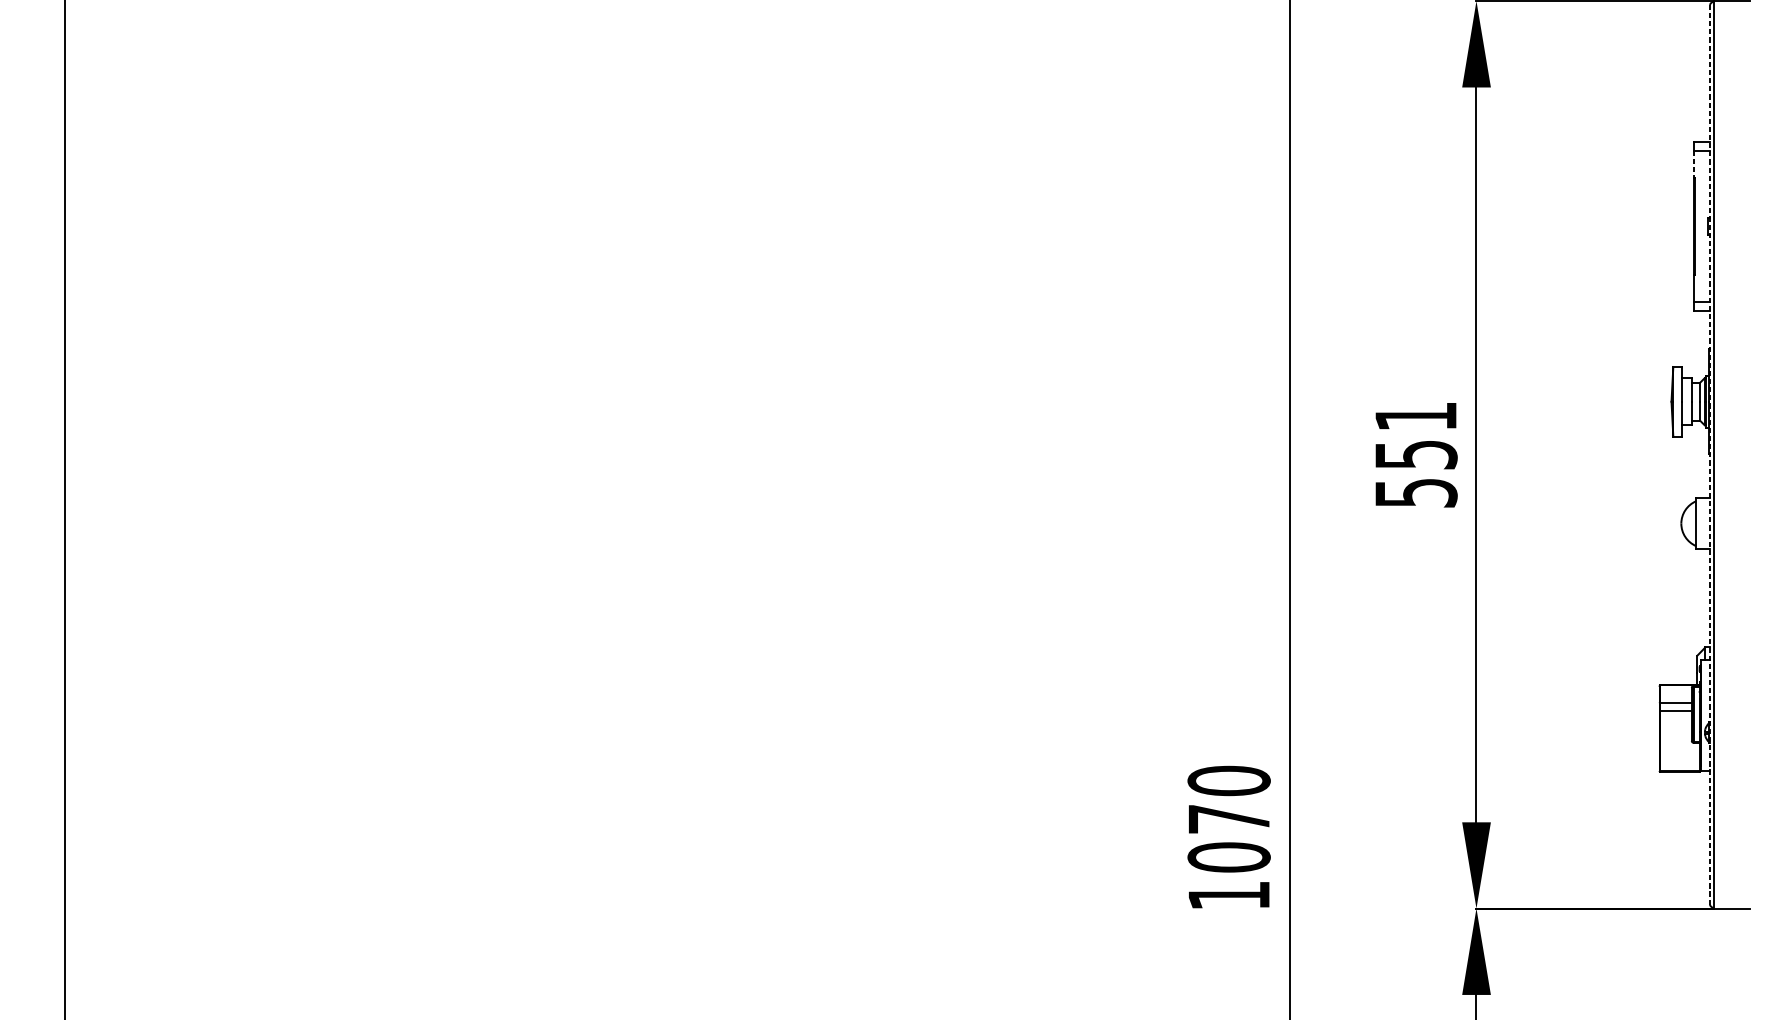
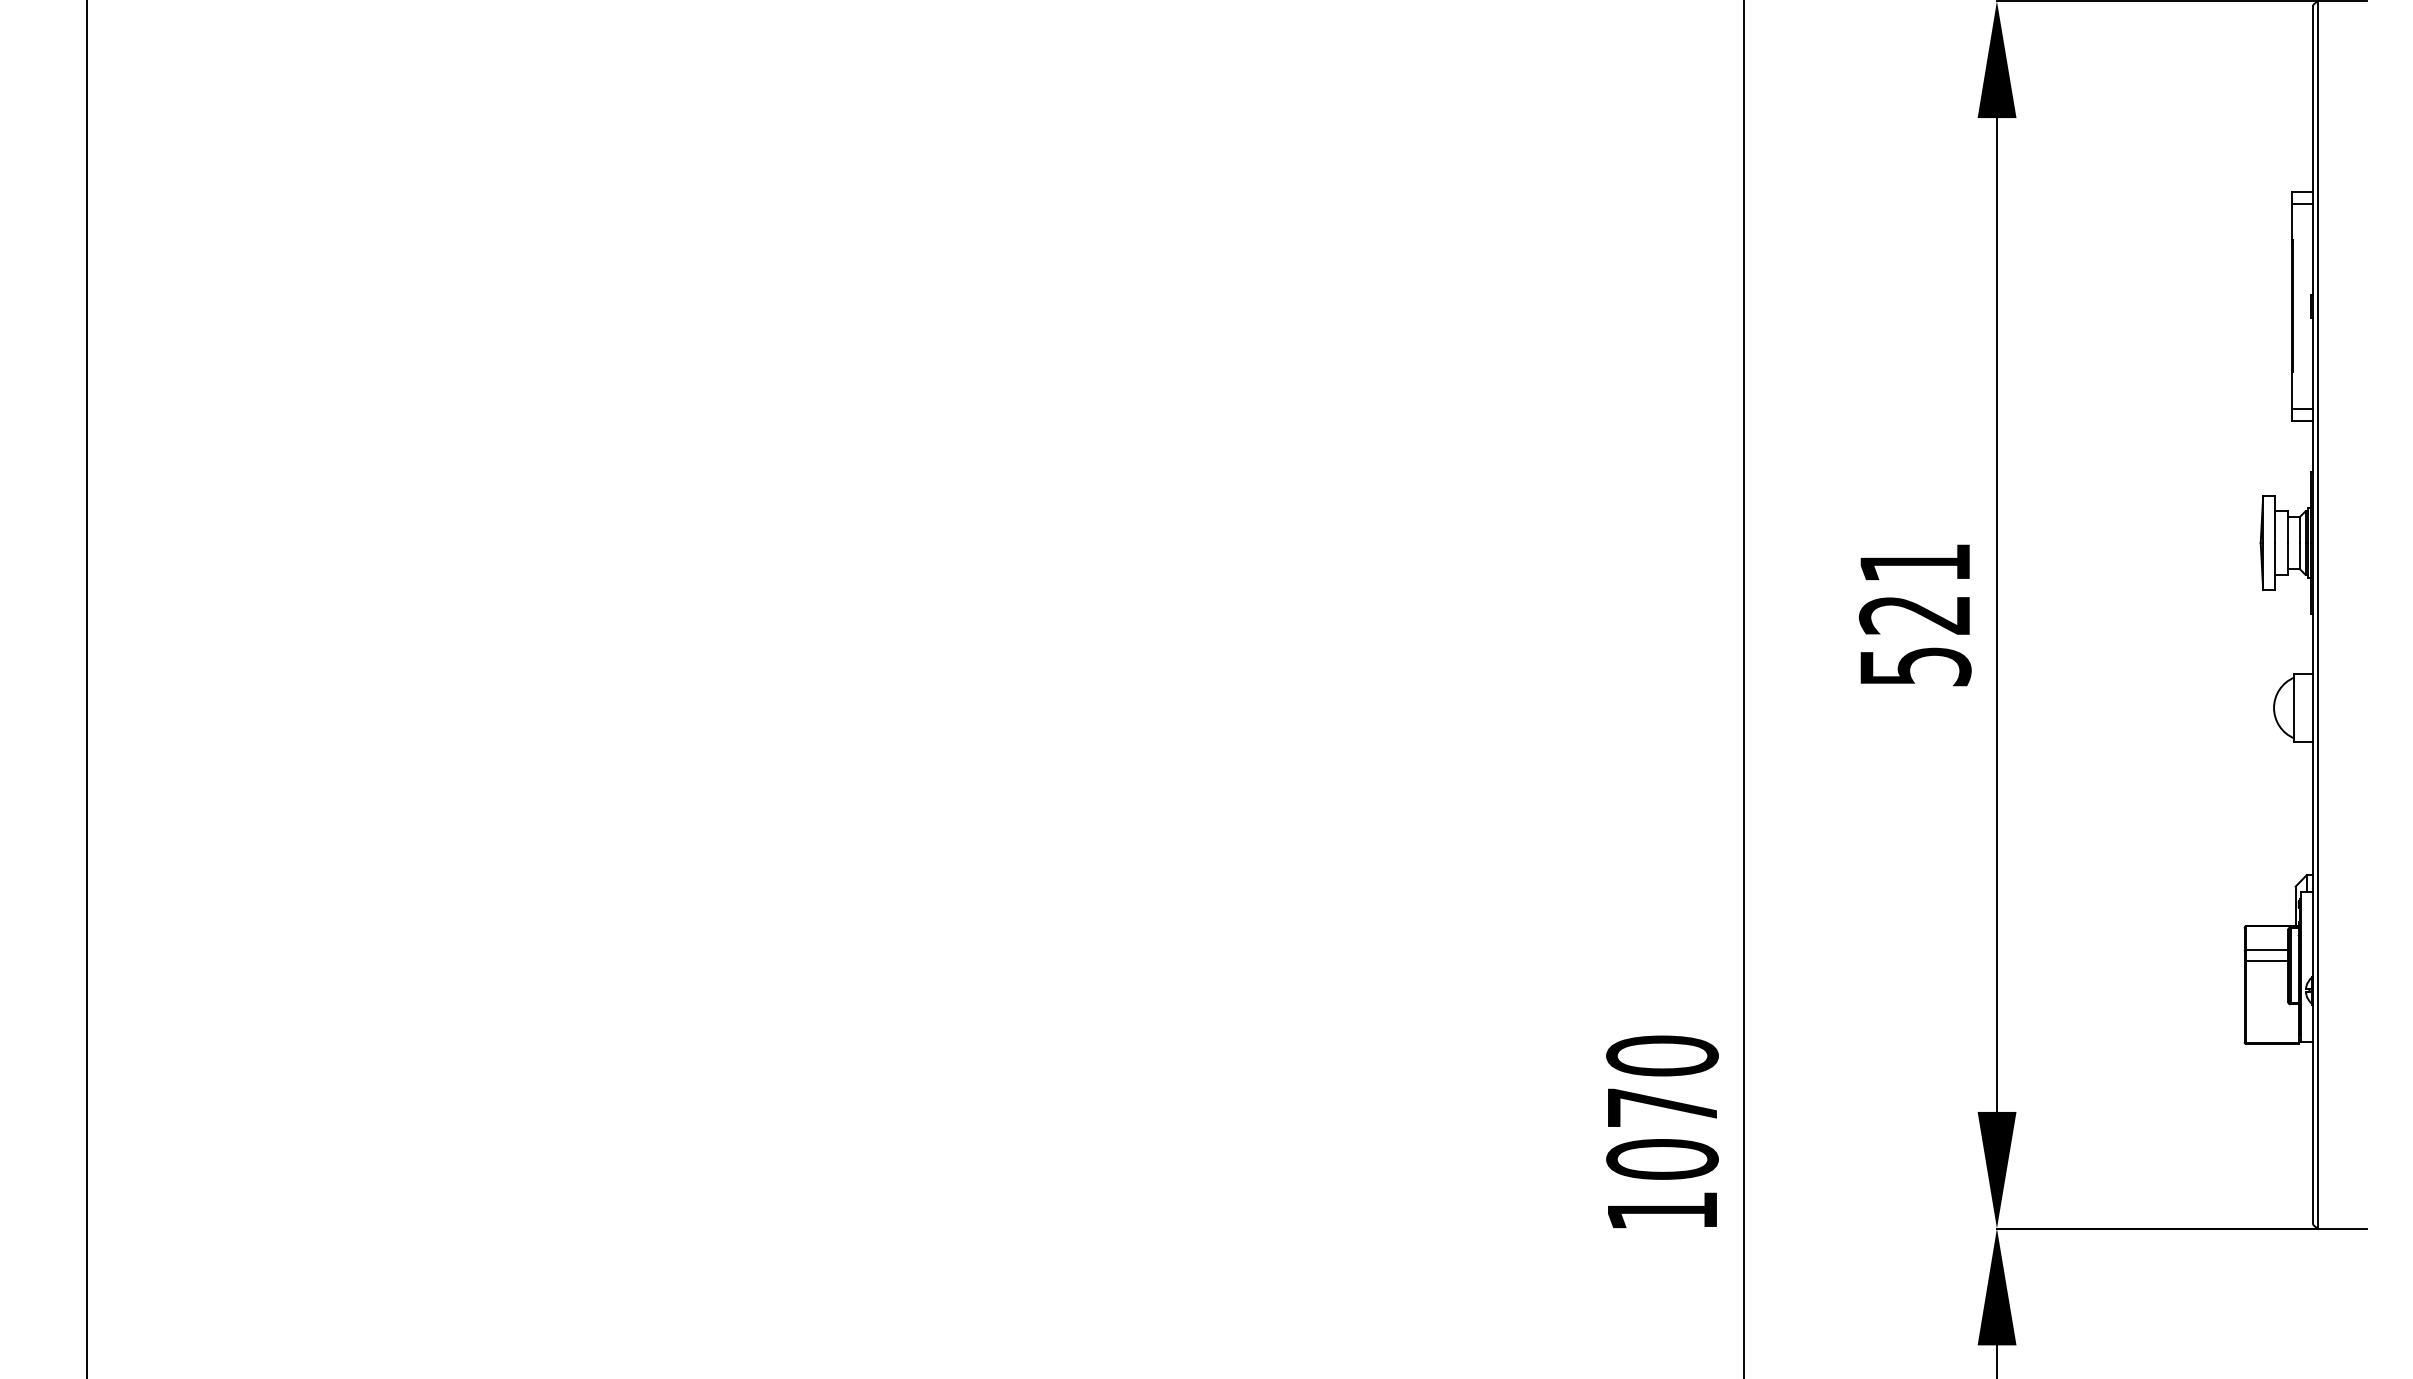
line: (1694, 164) -> (2291, 222), dashed -> solid
line: (1709, 454) -> (2312, 614), dashed -> solid
text: (1415, 455) -> (1914, 615), 551 -> 521

